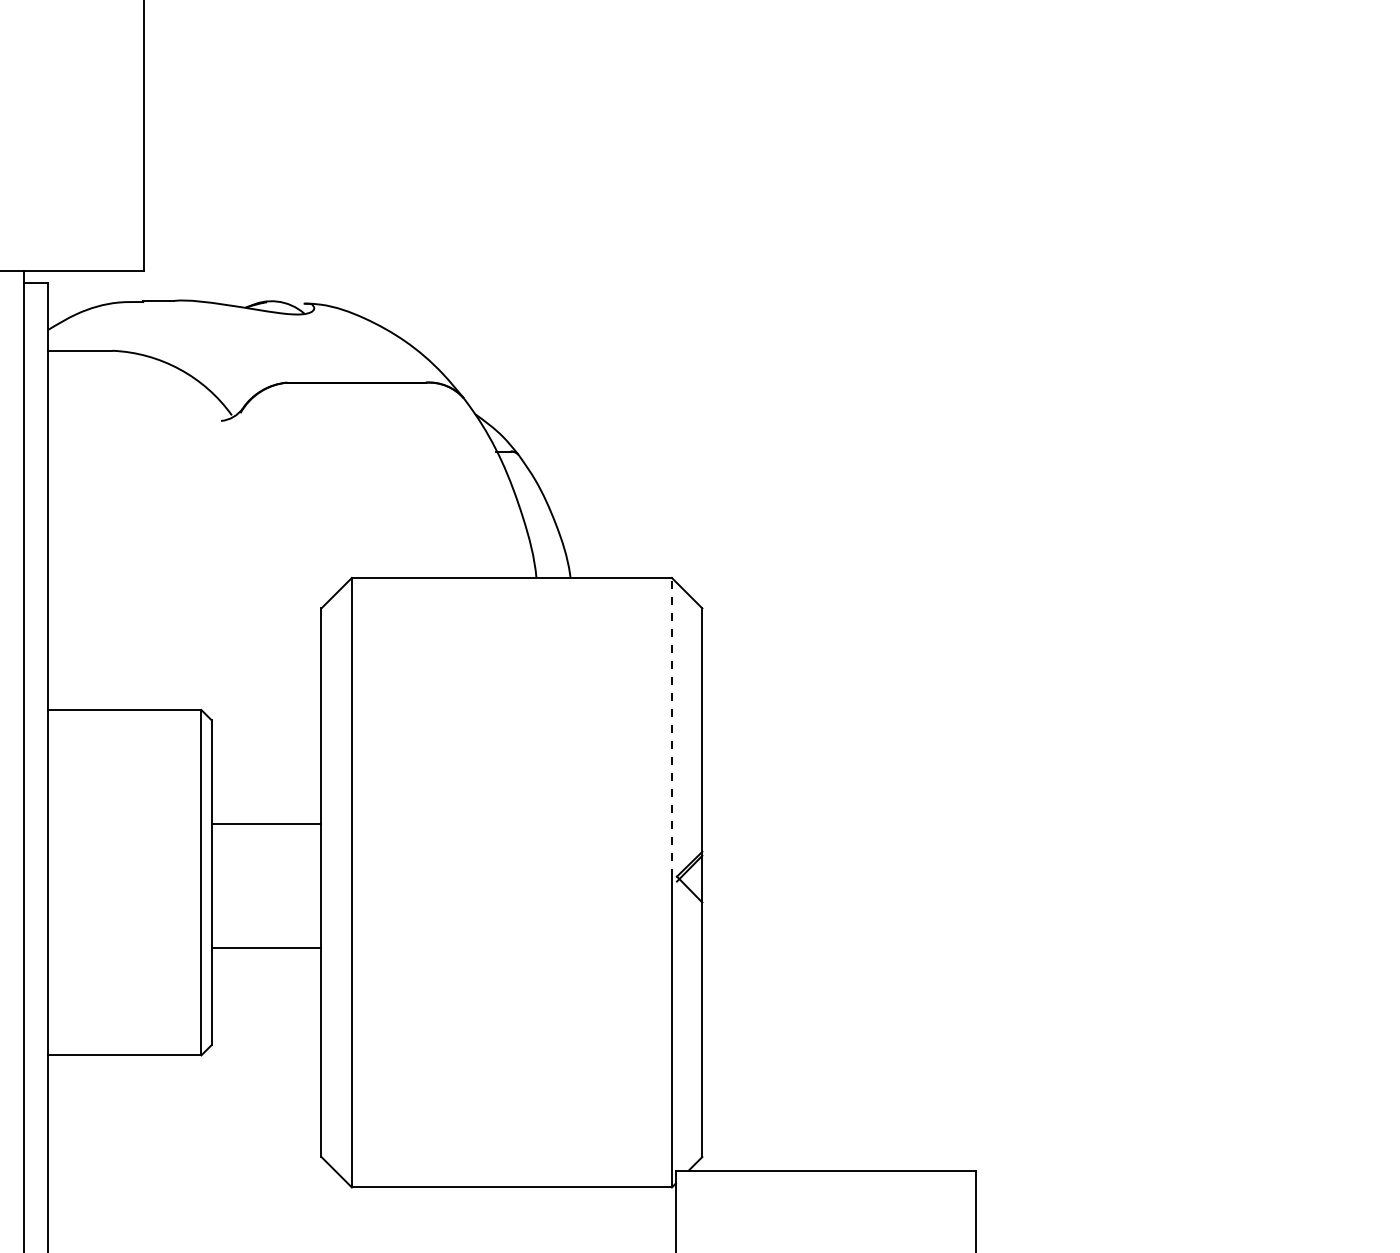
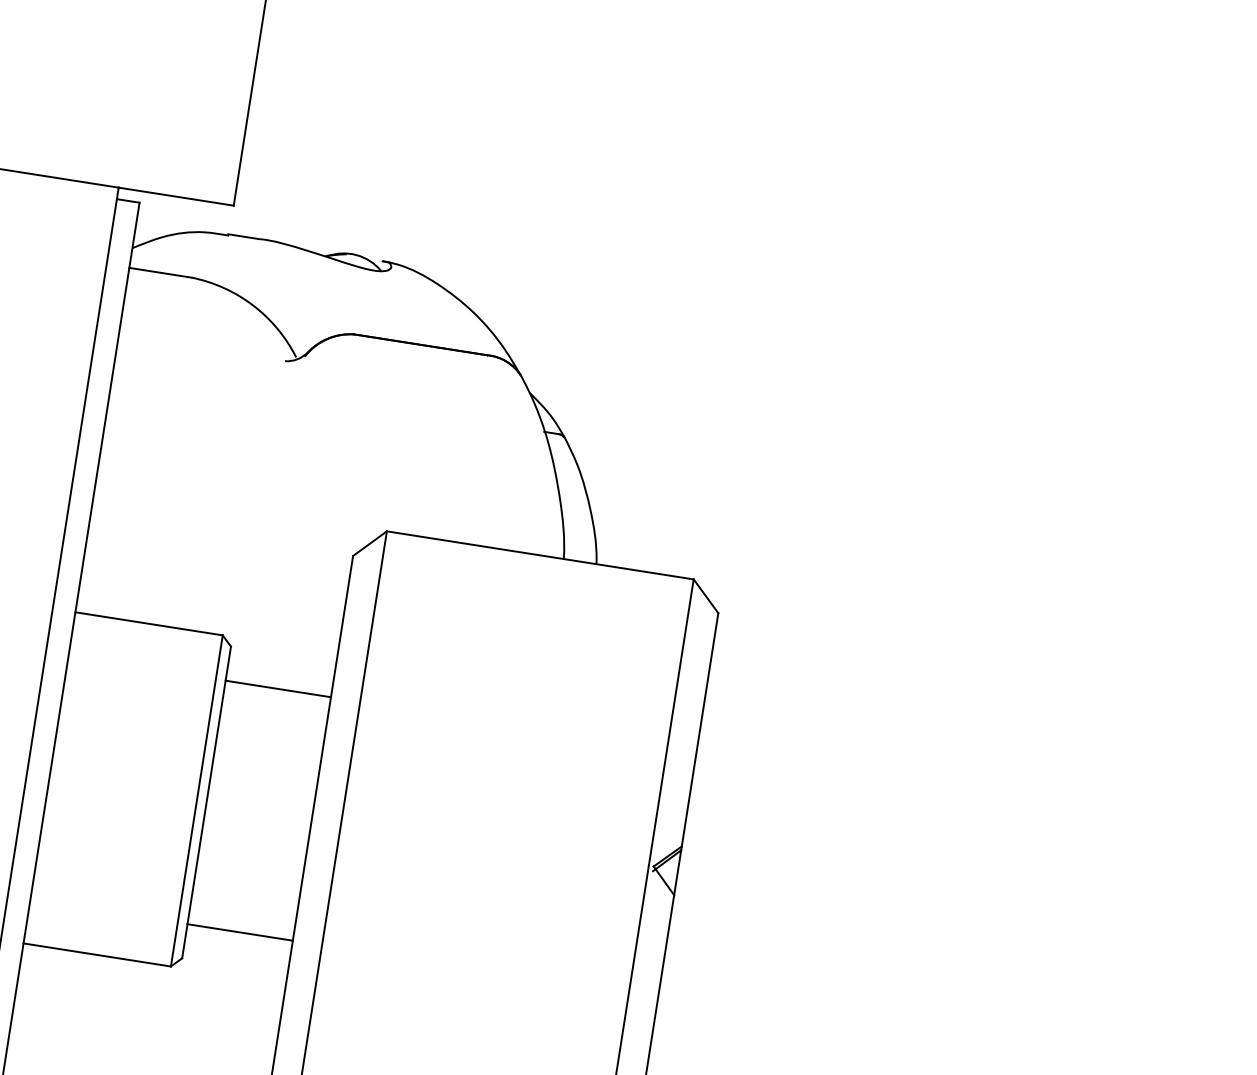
line: (671, 726) -> (670, 721), dashed -> solid
line: (266, 823) -> (278, 688), moved
line: (266, 947) -> (240, 932), moved

